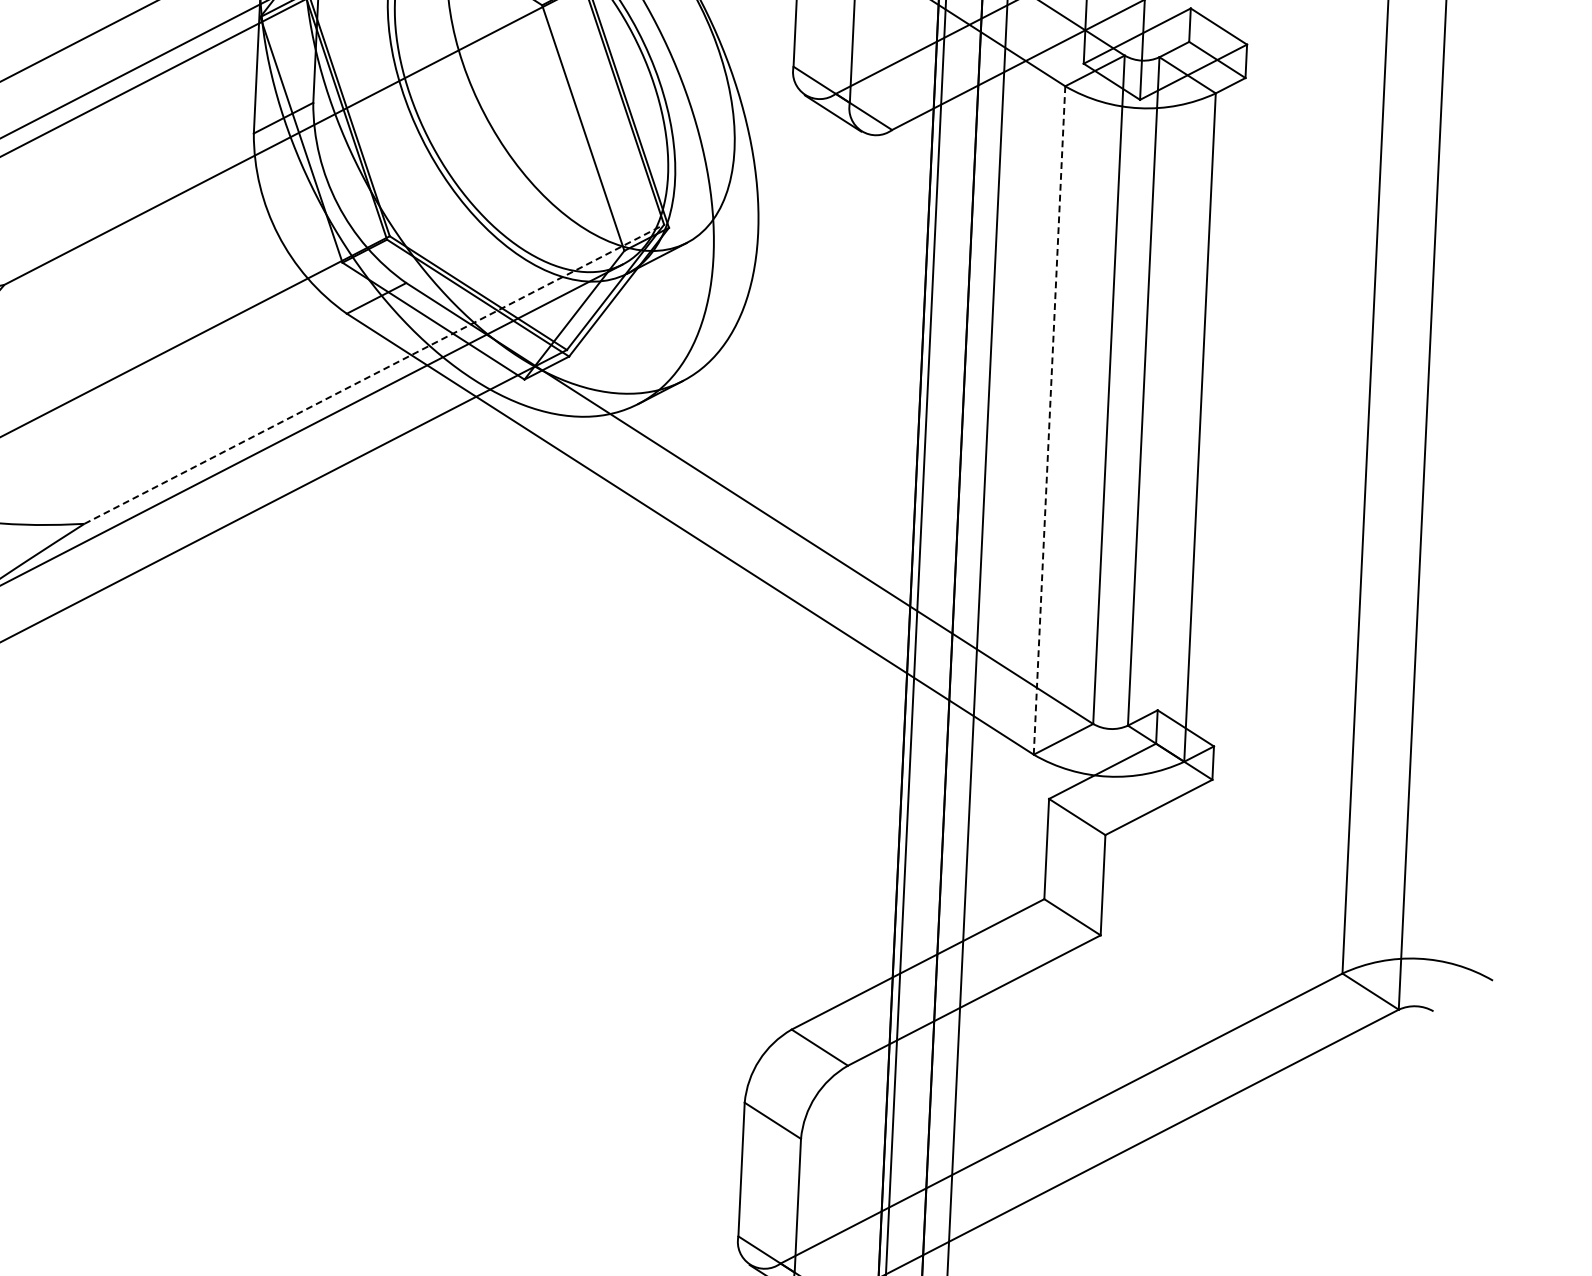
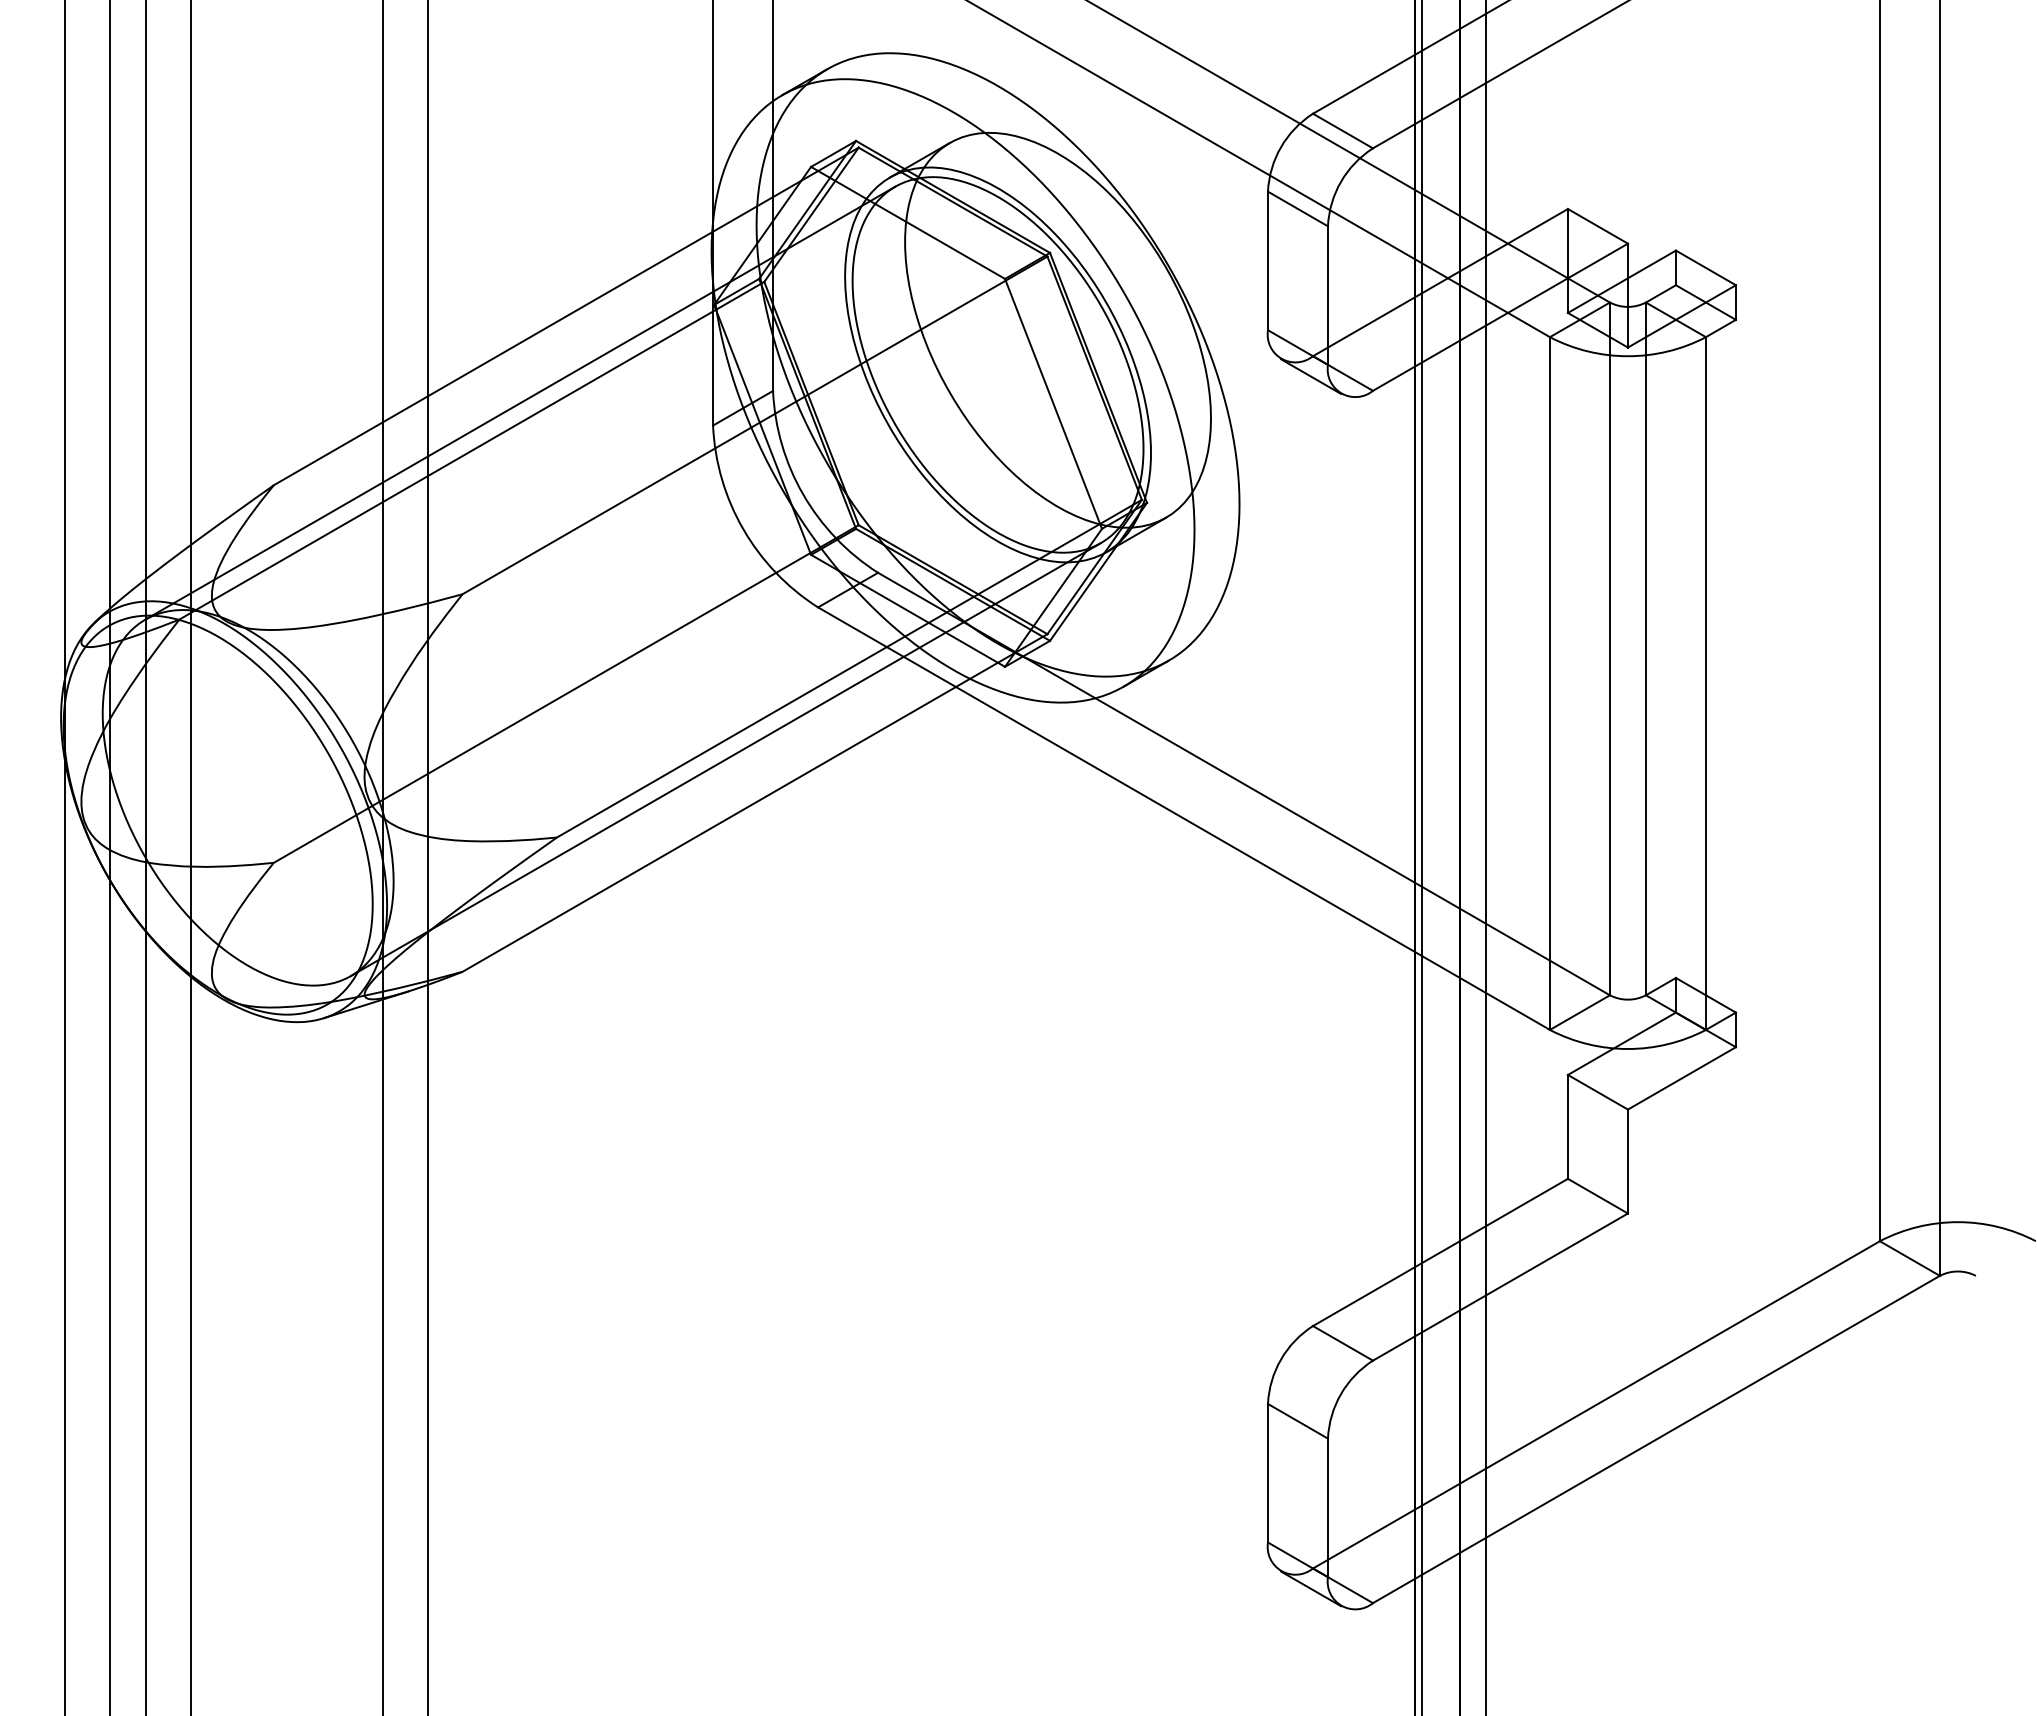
line: (374, 374) -> (849, 668), dashed -> solid
line: (1049, 421) -> (1549, 684), dashed -> solid

